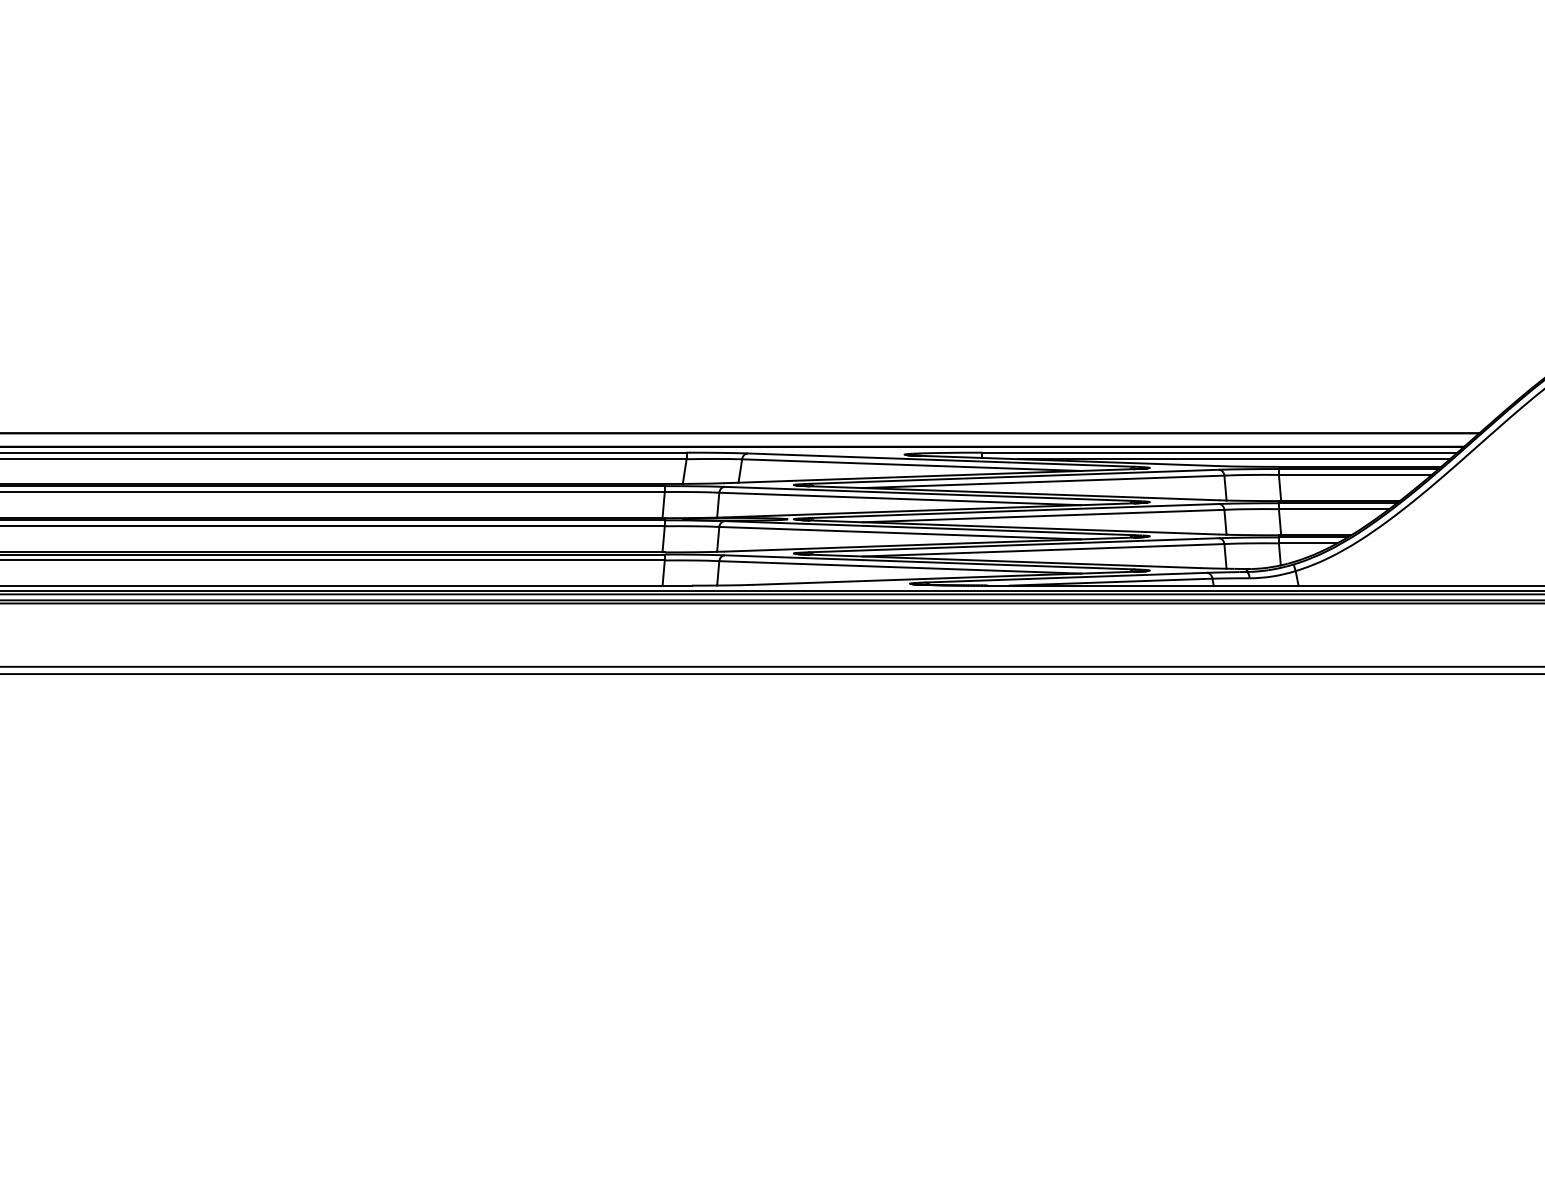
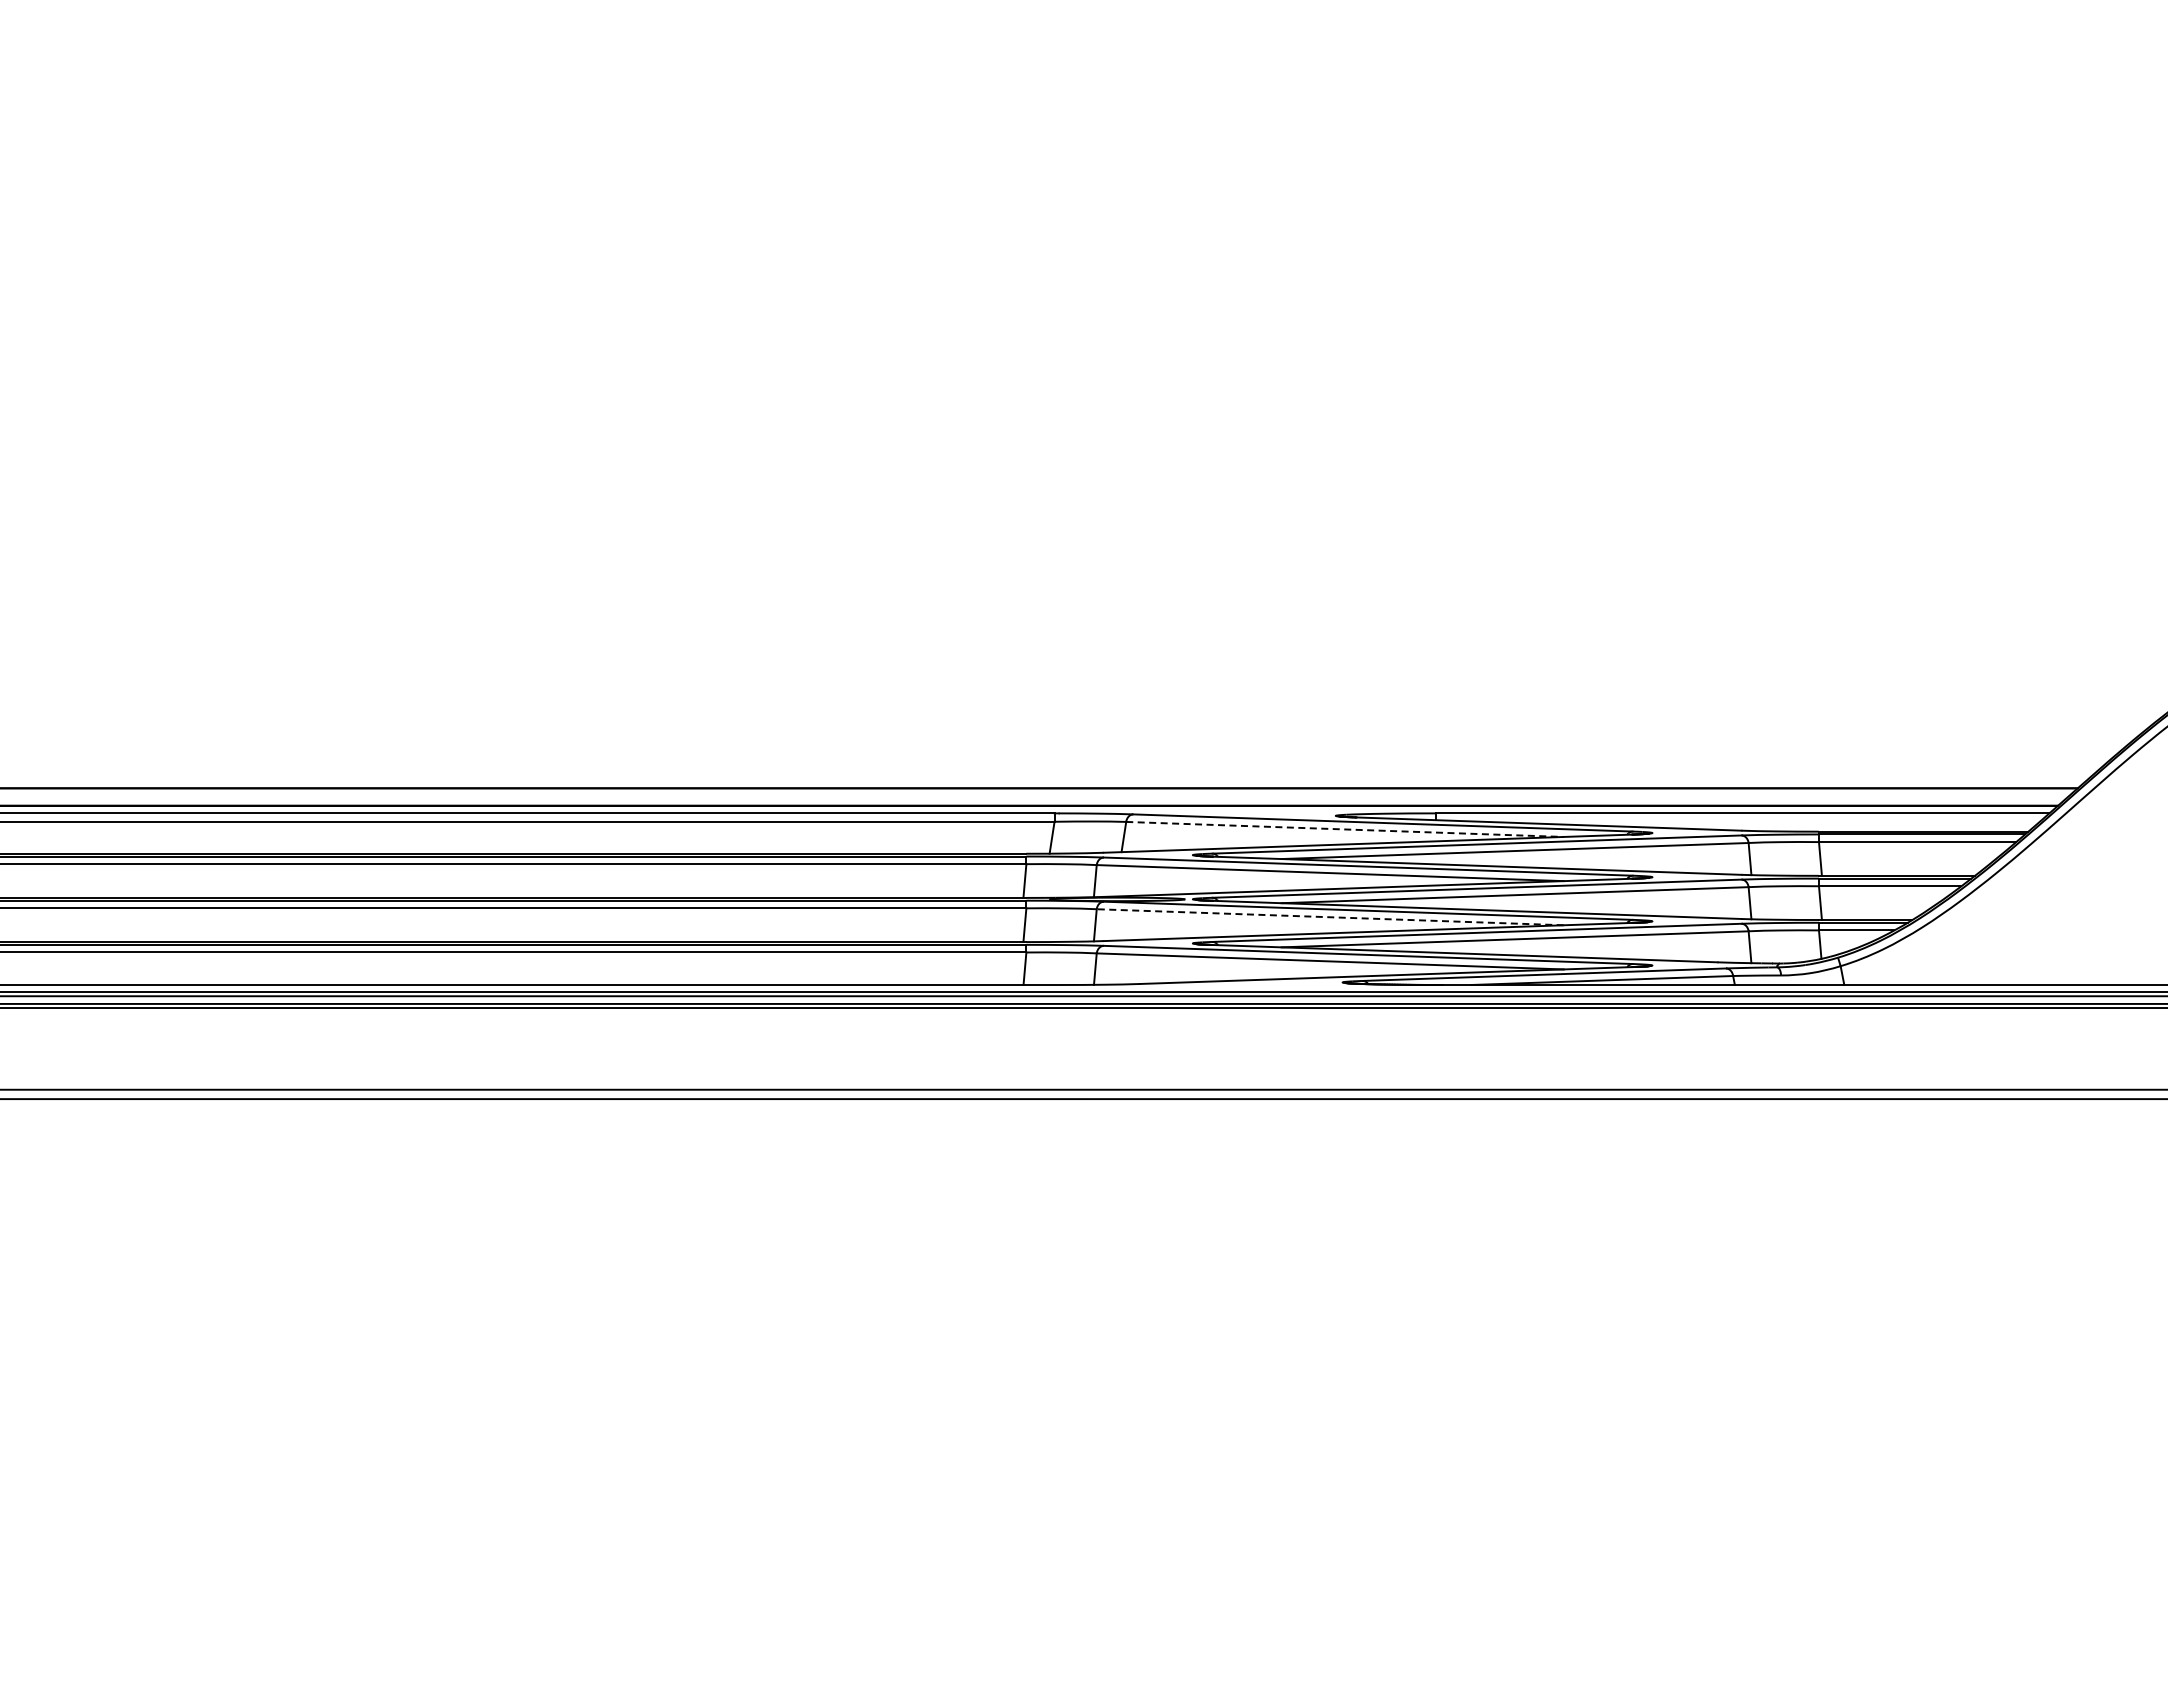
line: (1233, 458) -> (1760, 821), removed
line: (911, 465) -> (1344, 829), solid -> dashed
line: (900, 533) -> (1330, 917), solid -> dashed

